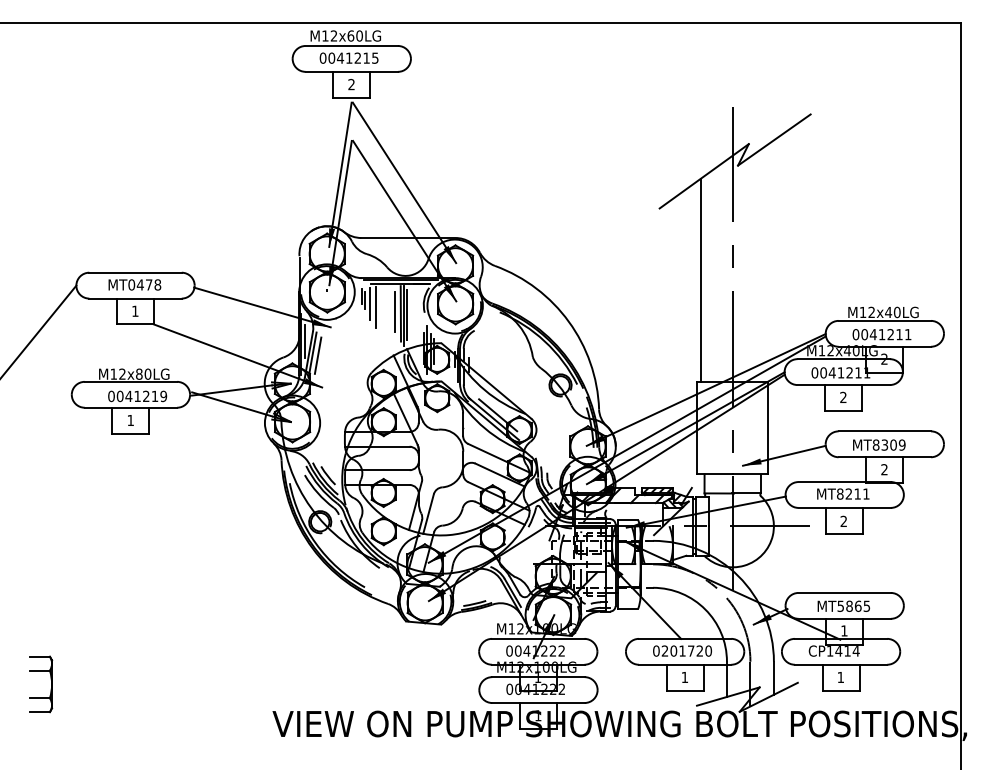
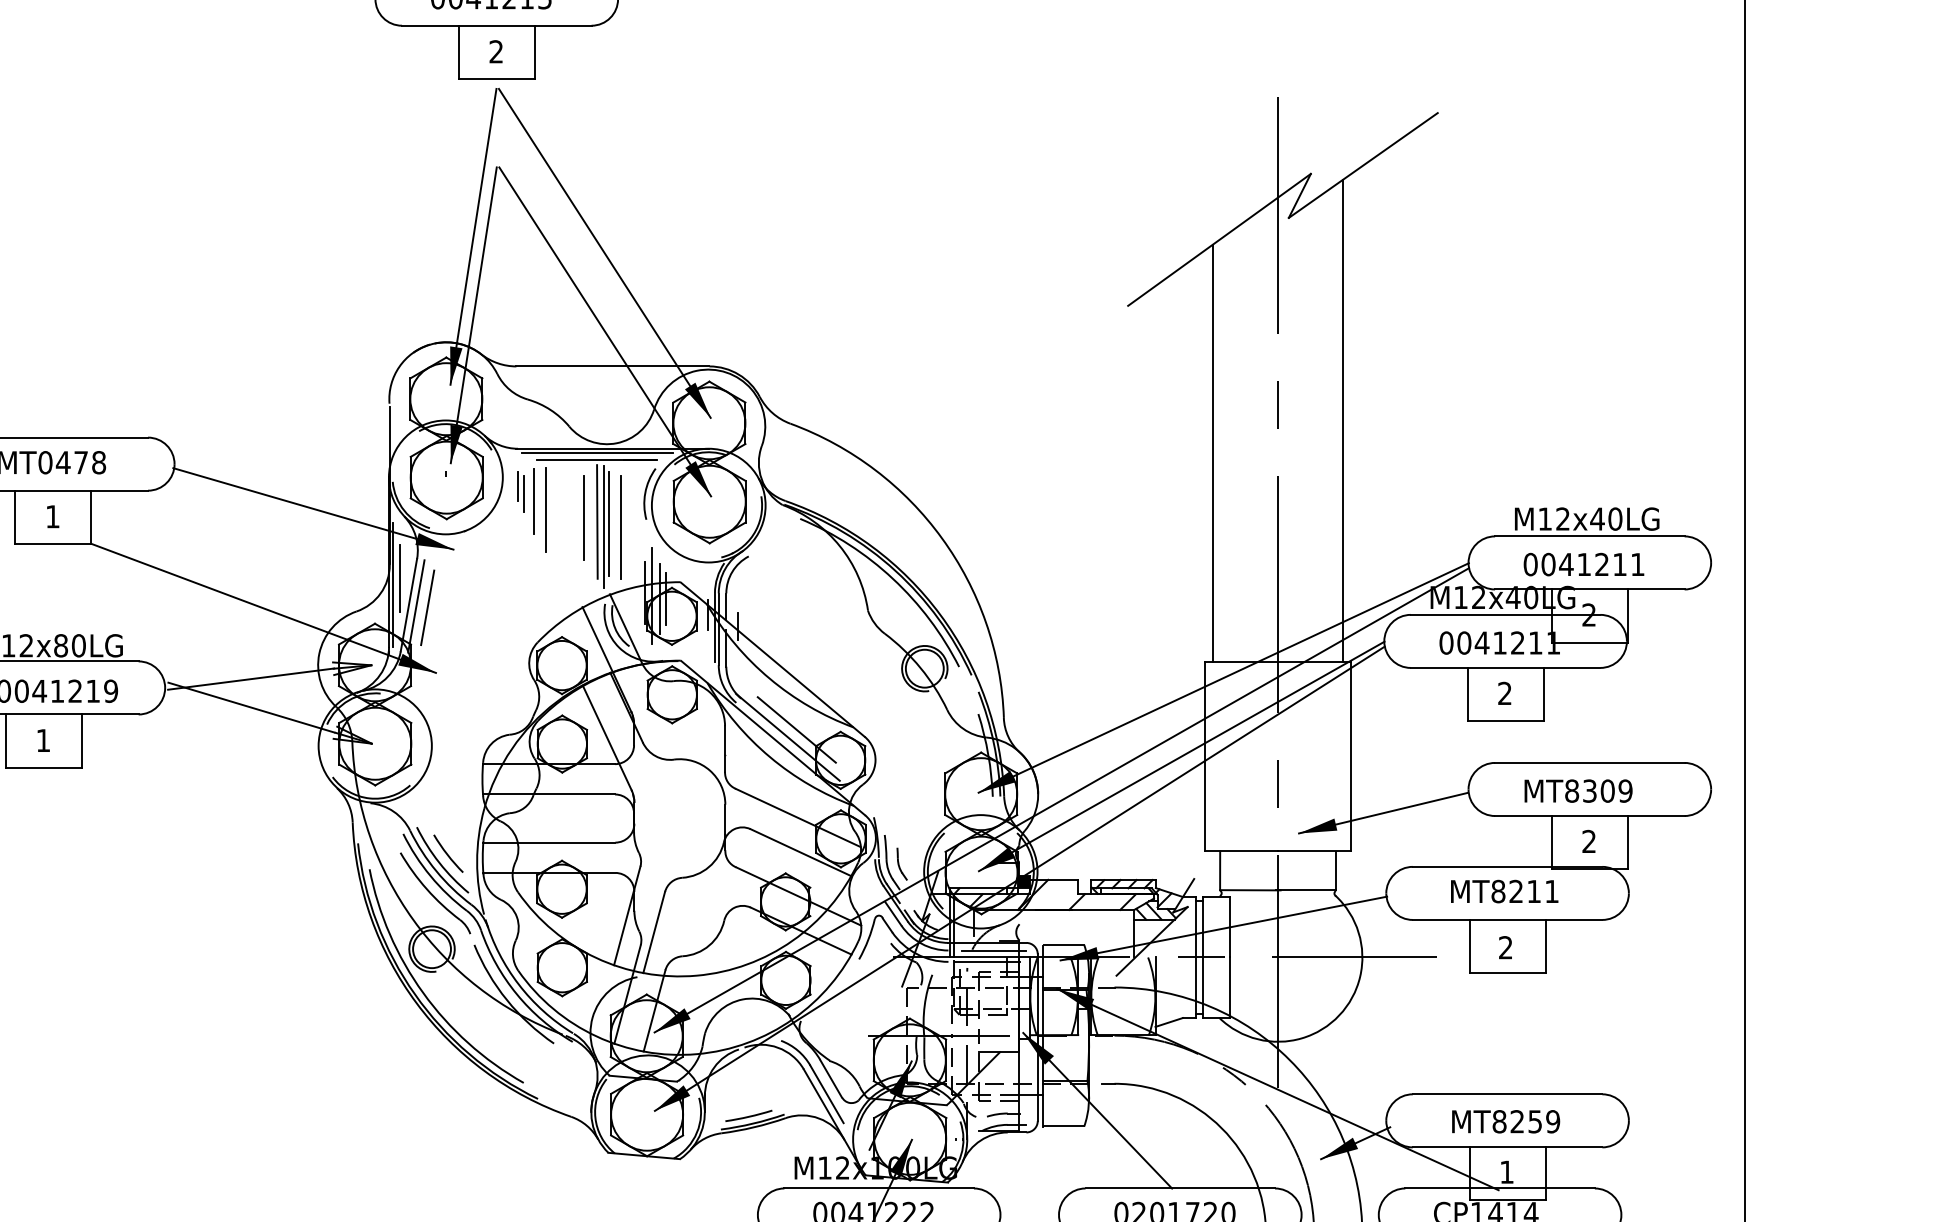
line: (764, 264) -> (1343, 420), added
line: (412, 316) -> (621, 527), added
text: (853, 605) -> (1525, 1120), MT5865 -> MT8259

